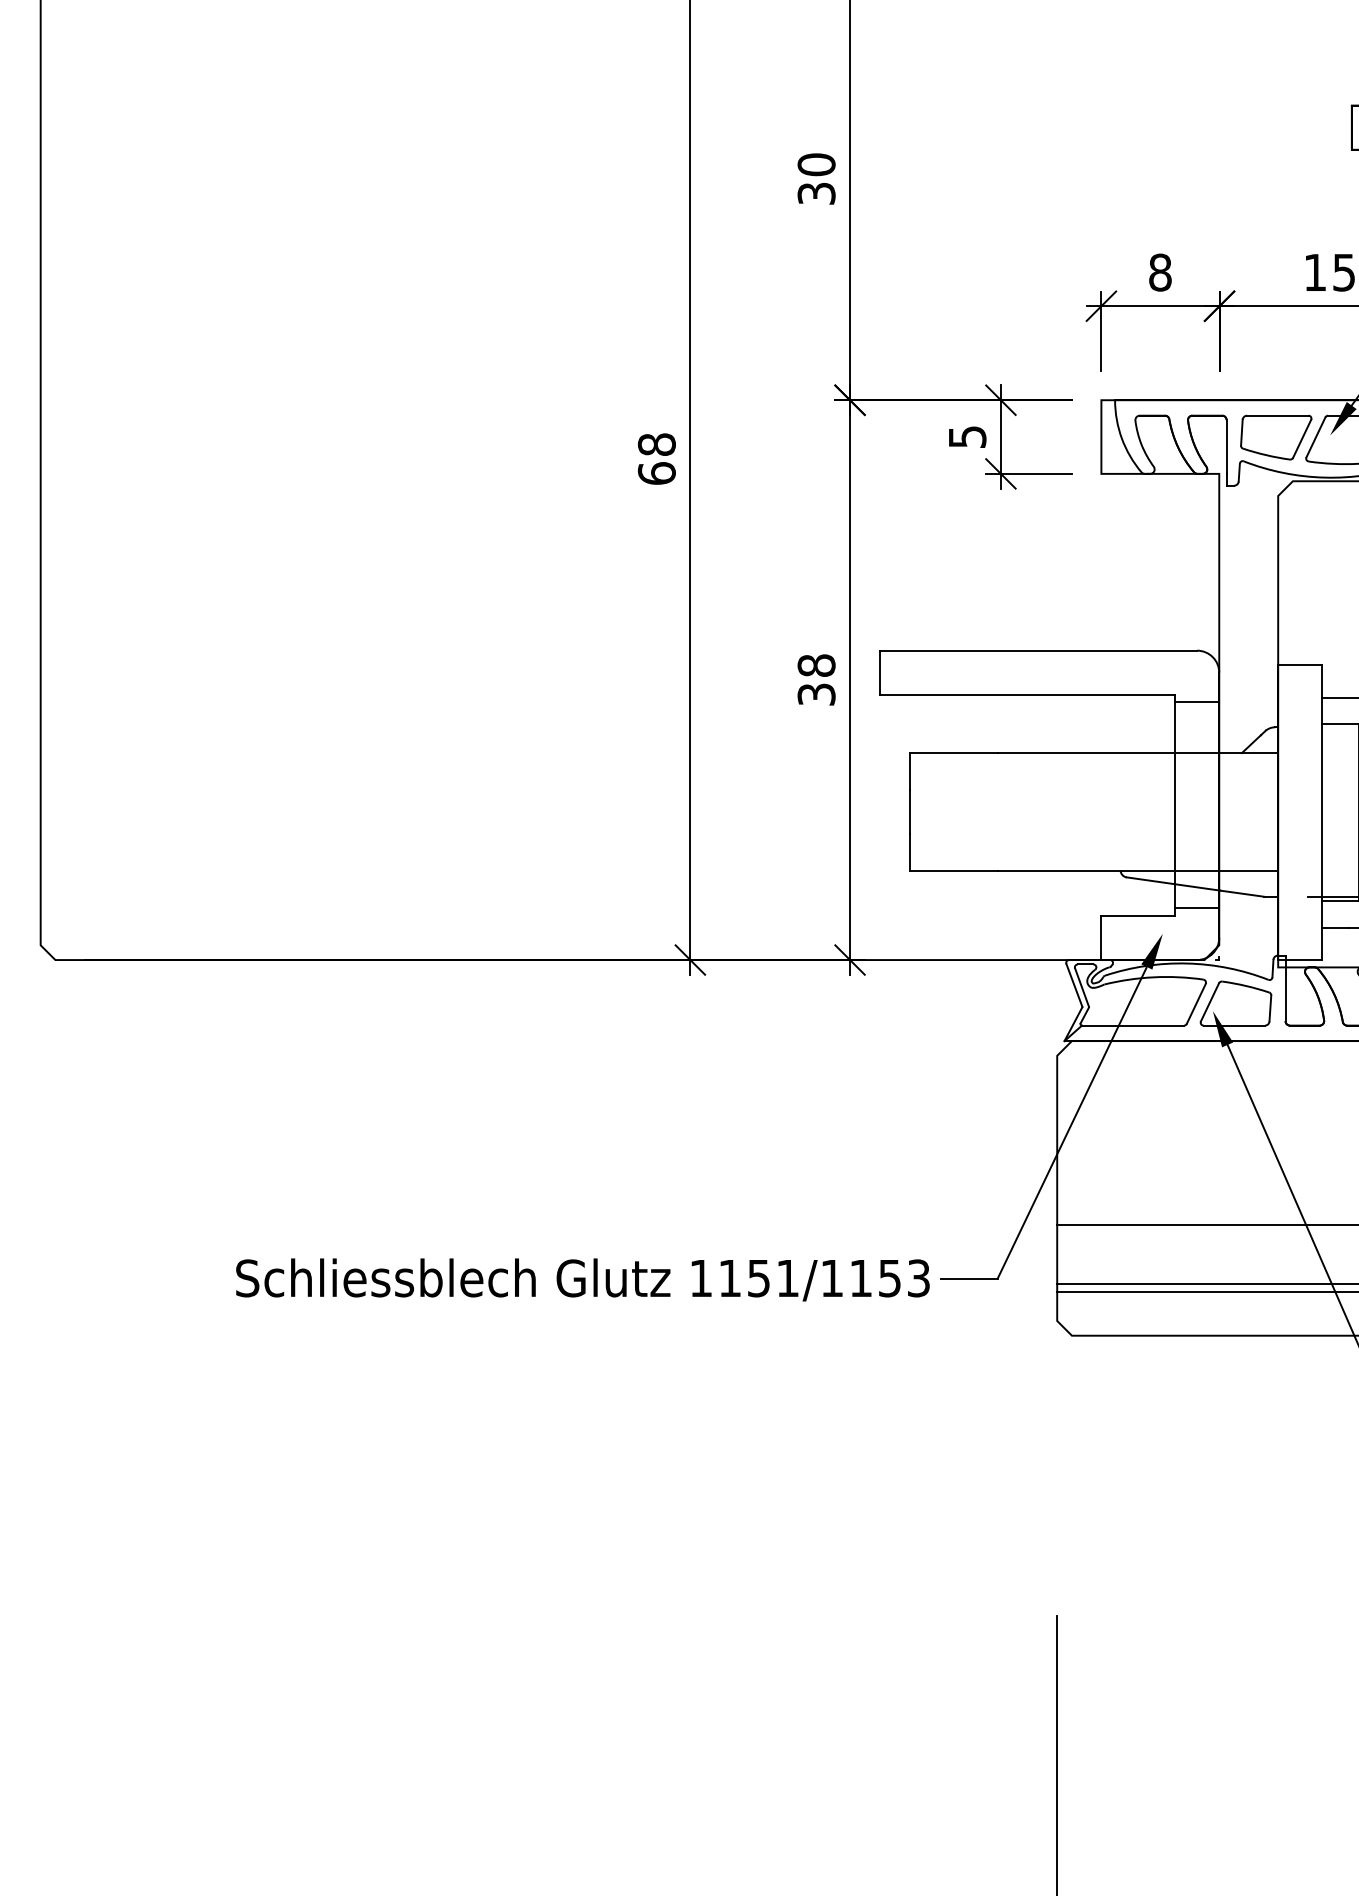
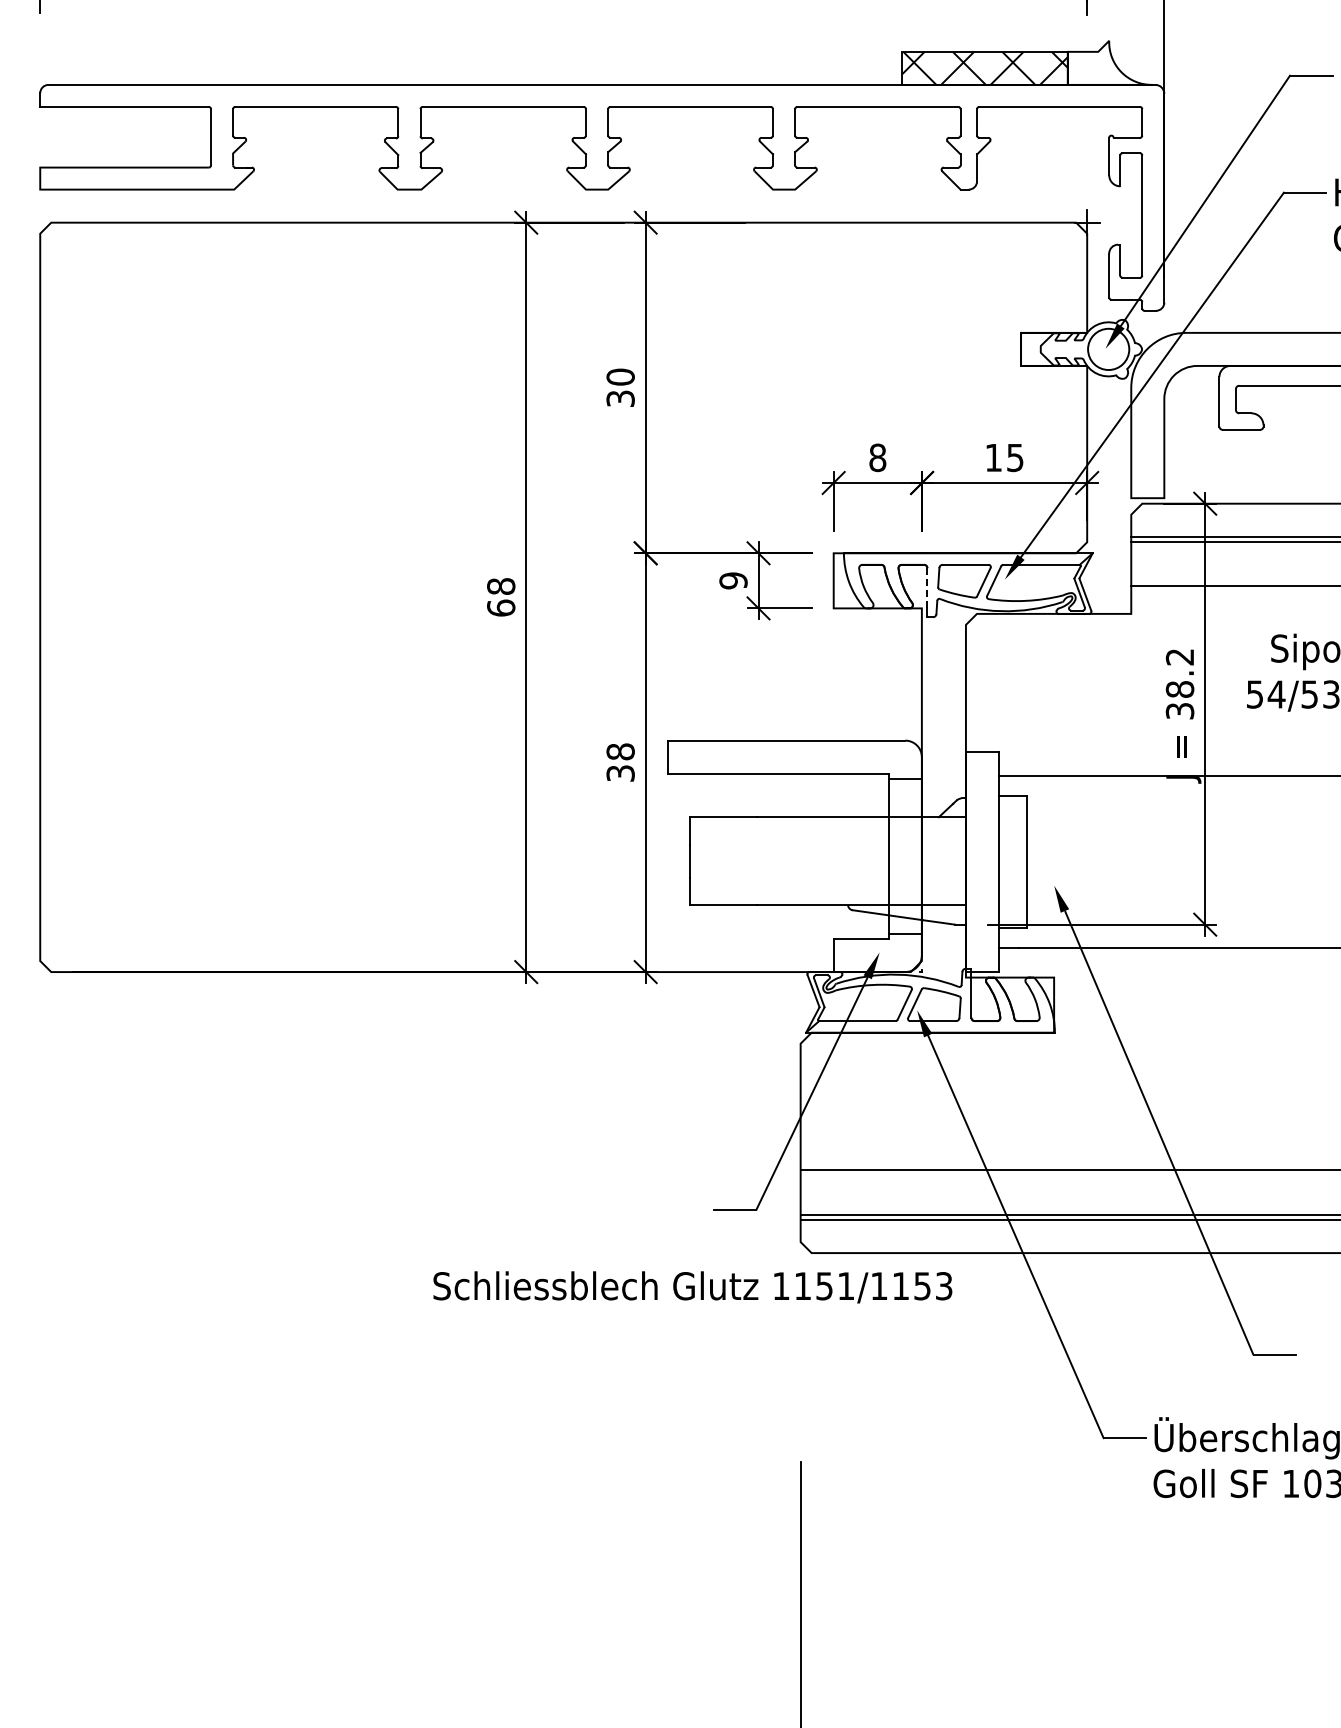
text: (967, 436) -> (733, 580), 5 -> 9
line: (1226, 445) -> (927, 587), solid -> dashed
text: (582, 1280) -> (692, 1287), moved

